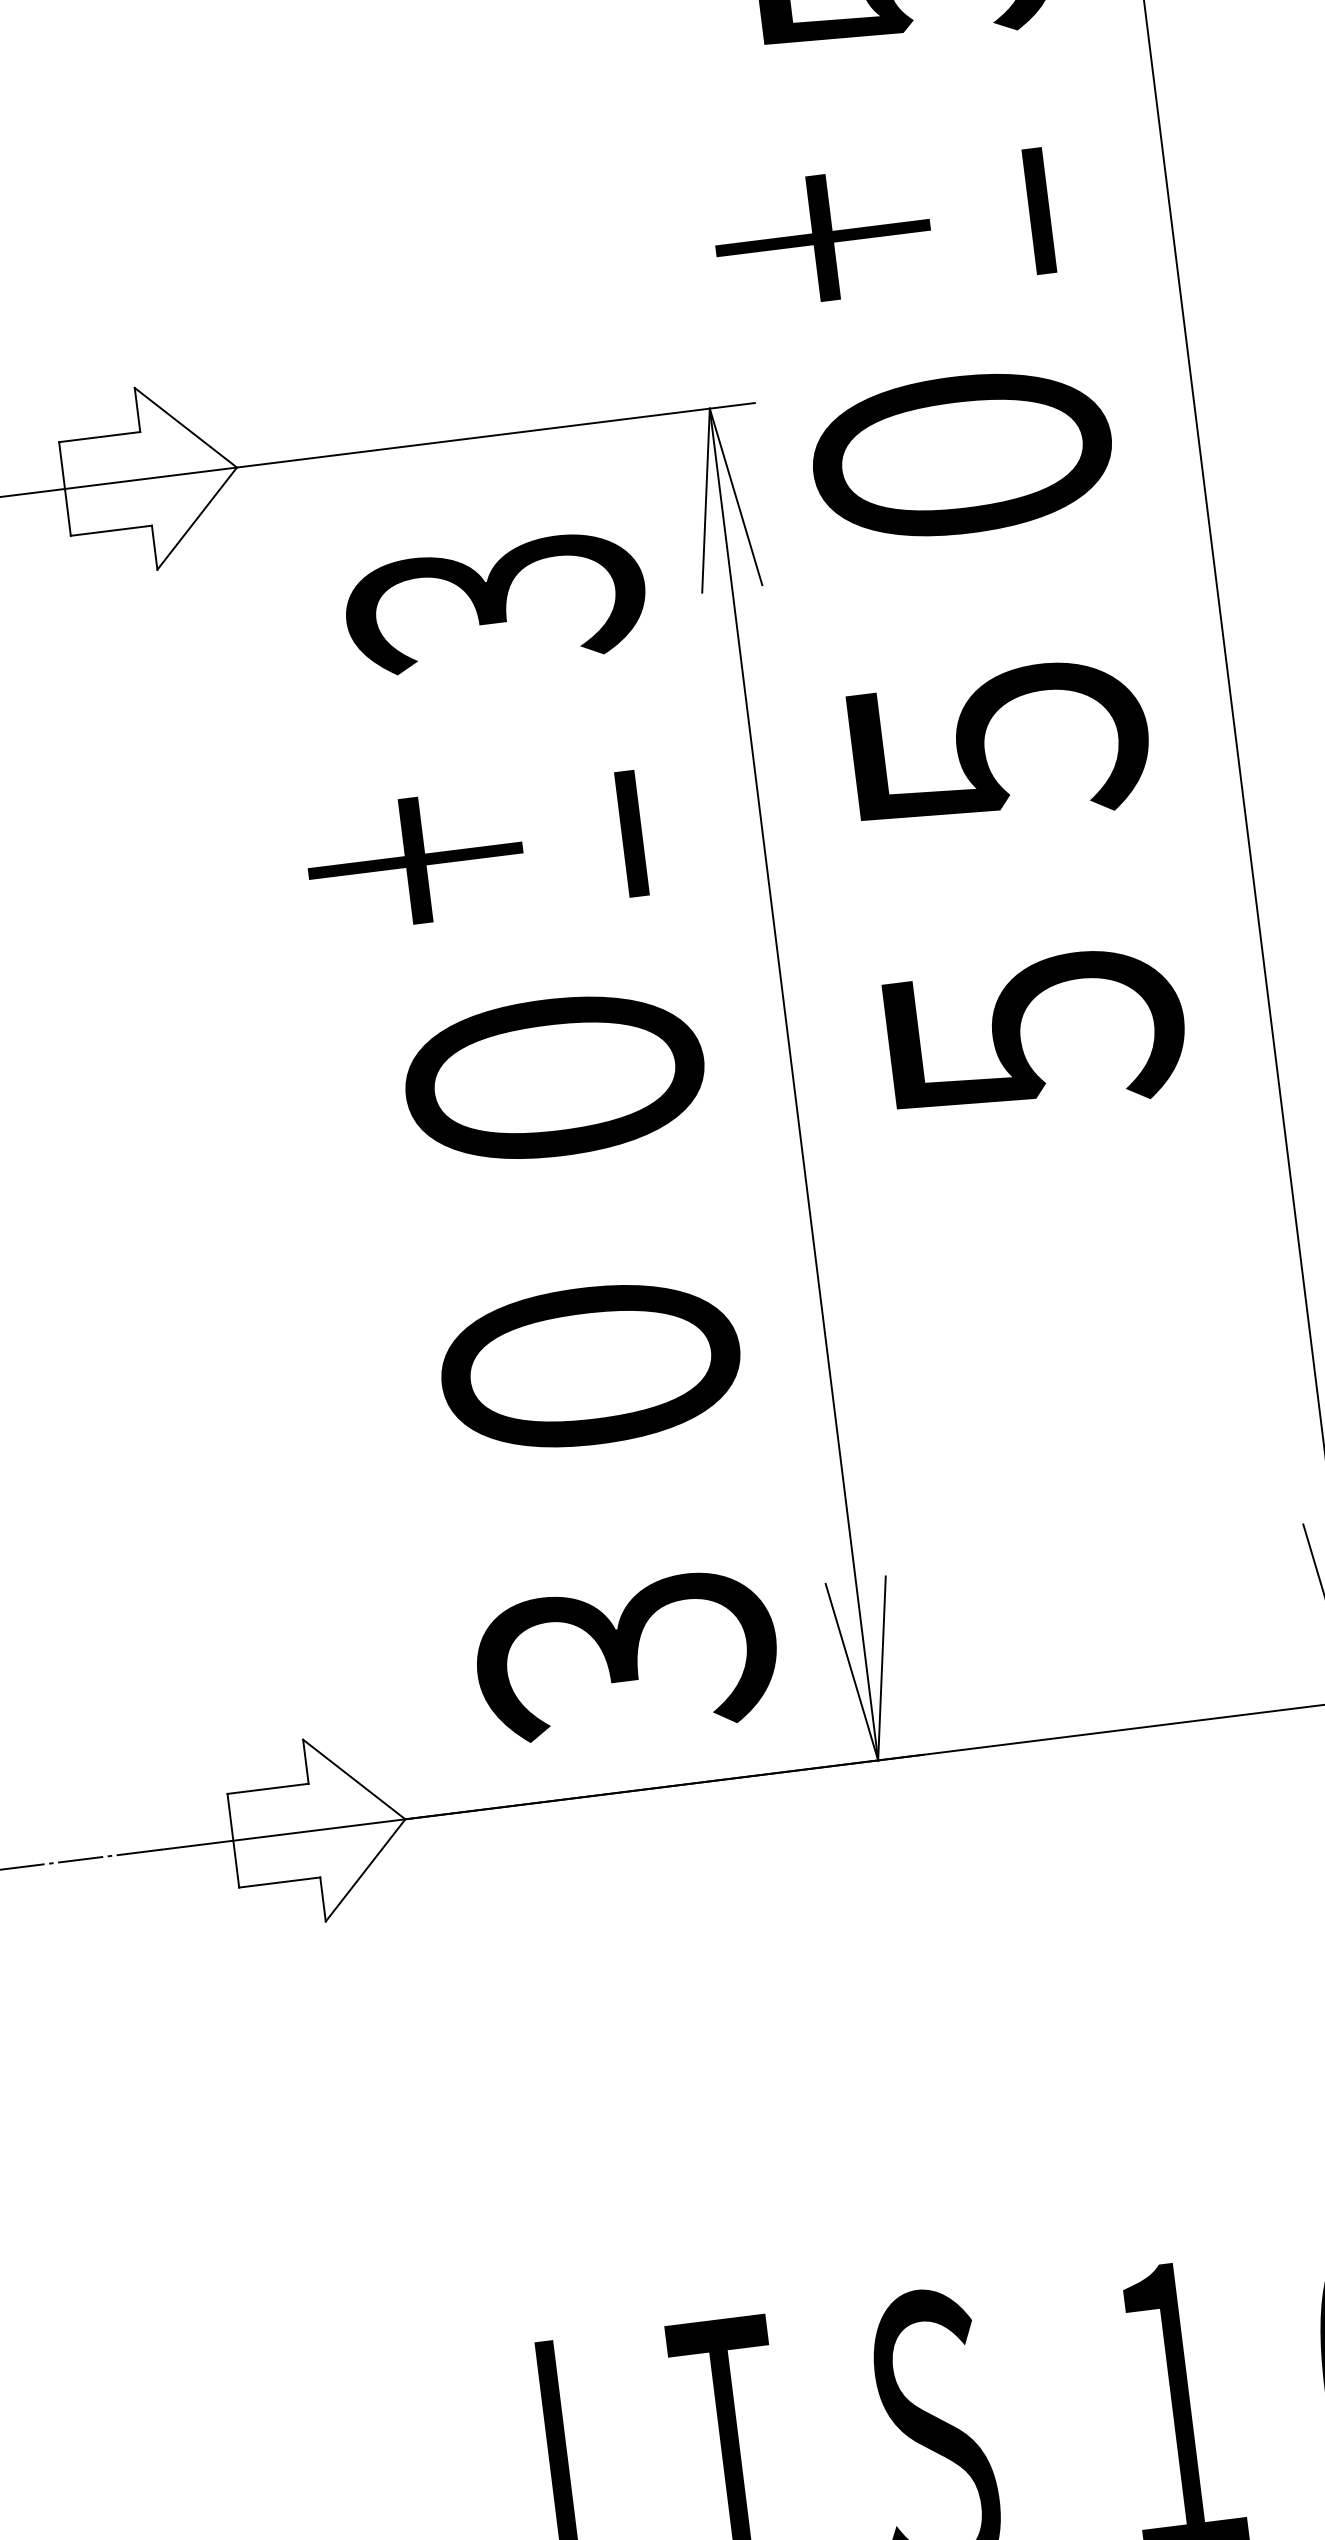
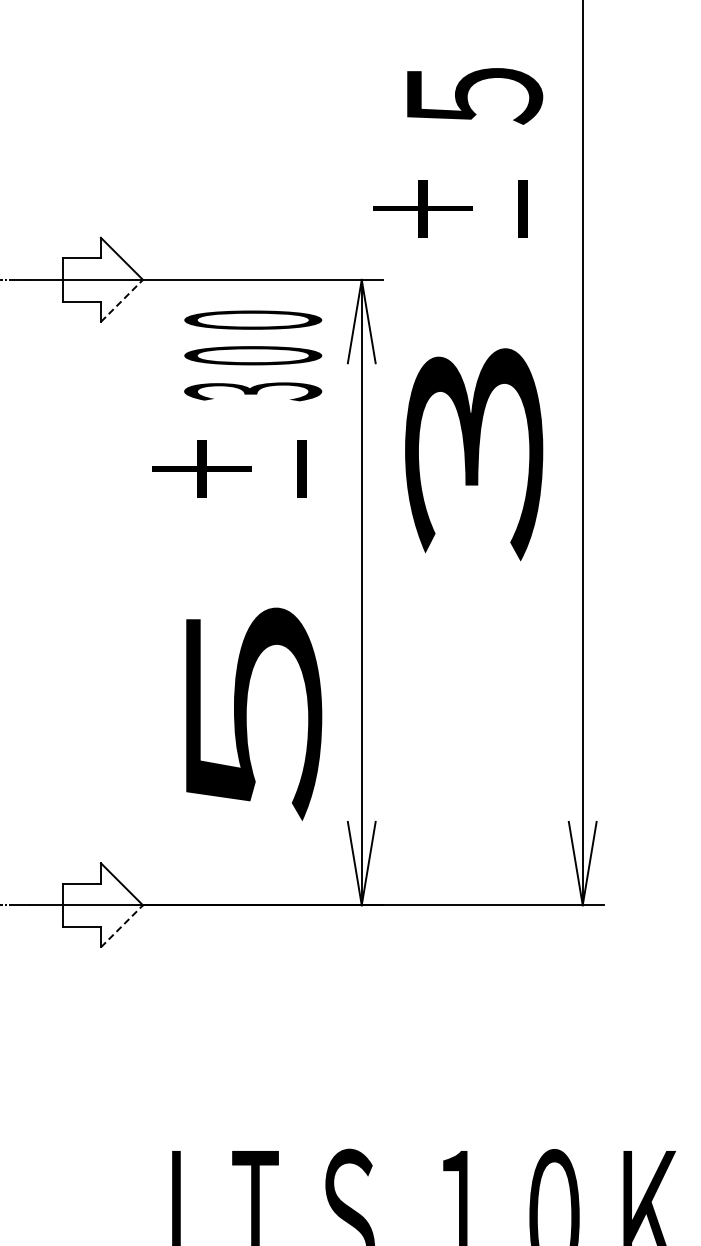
line: (196, 517) -> (121, 300), solid -> dashed
text: (496, 601) -> (253, 355), ３ -> ３００
text: (999, 744) -> (474, 449), ５５０ -> ３
text: (591, 1366) -> (253, 709), ３００ -> ５
line: (364, 1870) -> (121, 926), solid -> dashed

